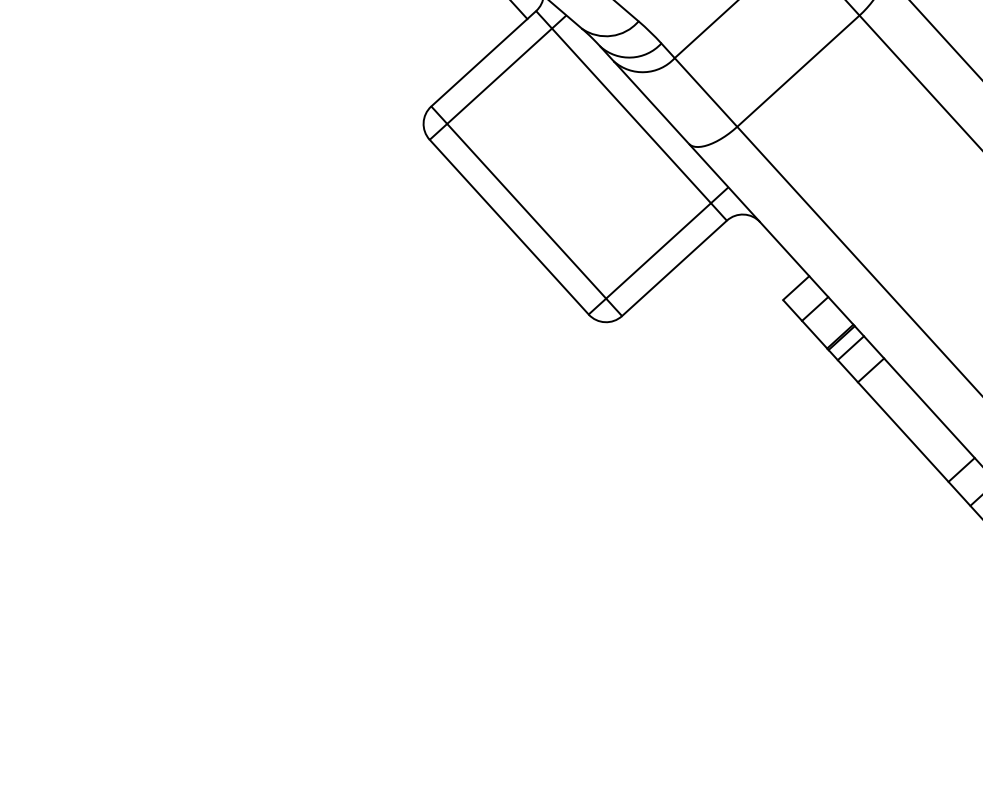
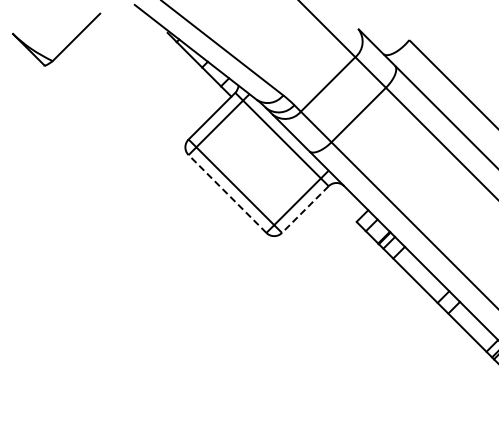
line: (509, 226) -> (227, 193), solid -> dashed
line: (674, 268) -> (305, 209), solid -> dashed

